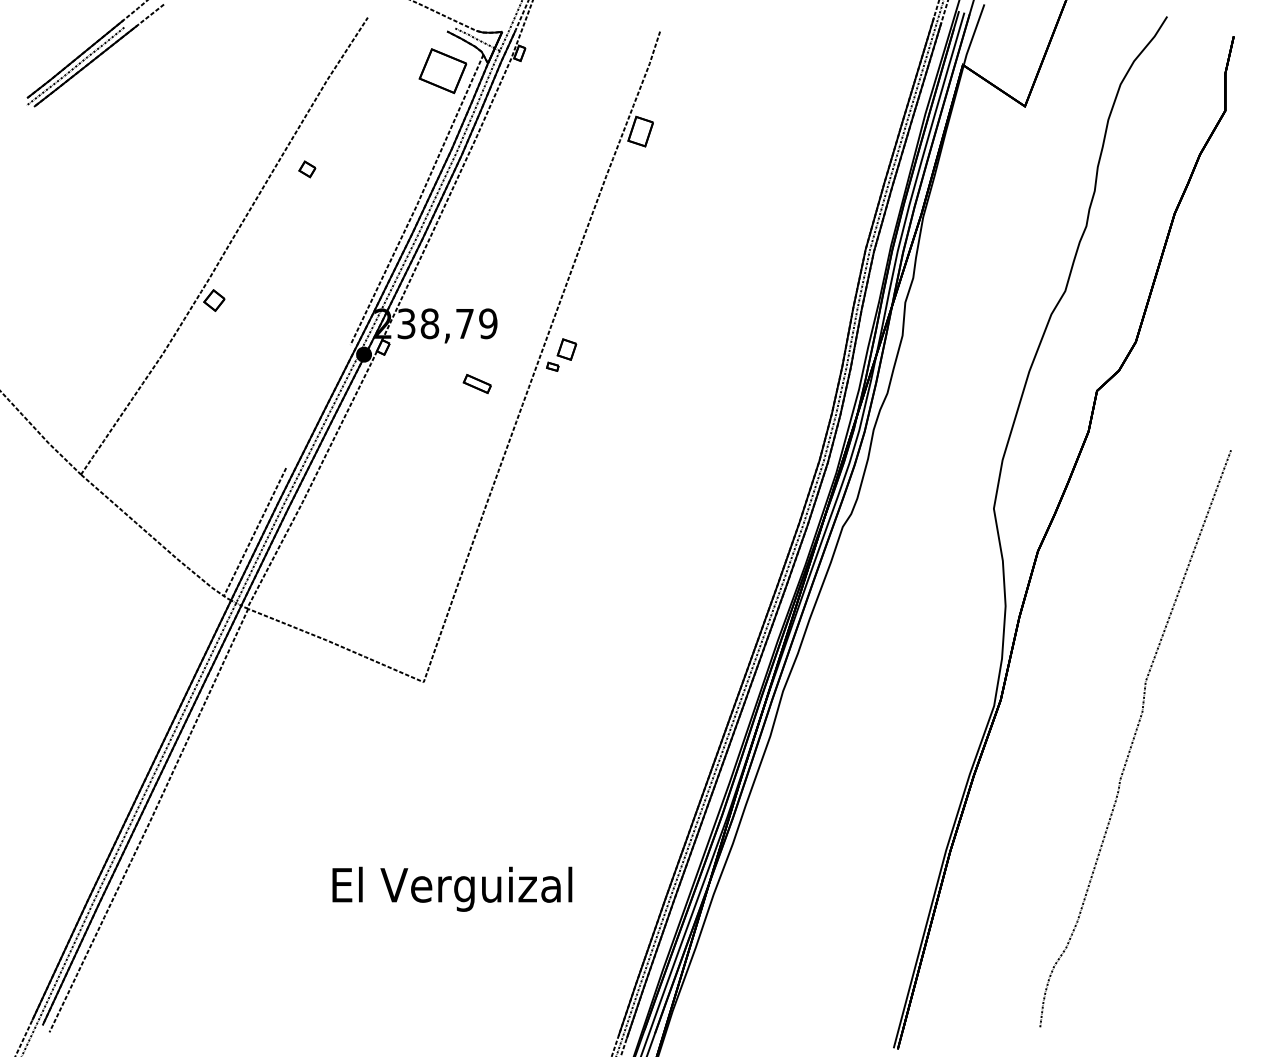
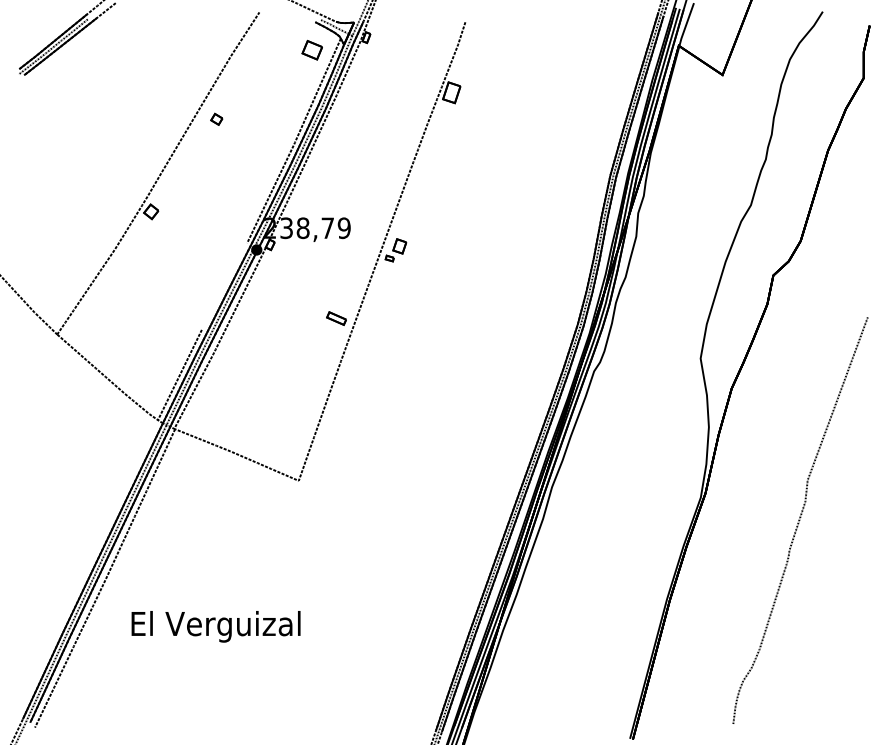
part: (442, 71) -> (312, 50), size x0.6
part: (476, 383) -> (335, 318), moved
text: (452, 888) -> (216, 626), moved

